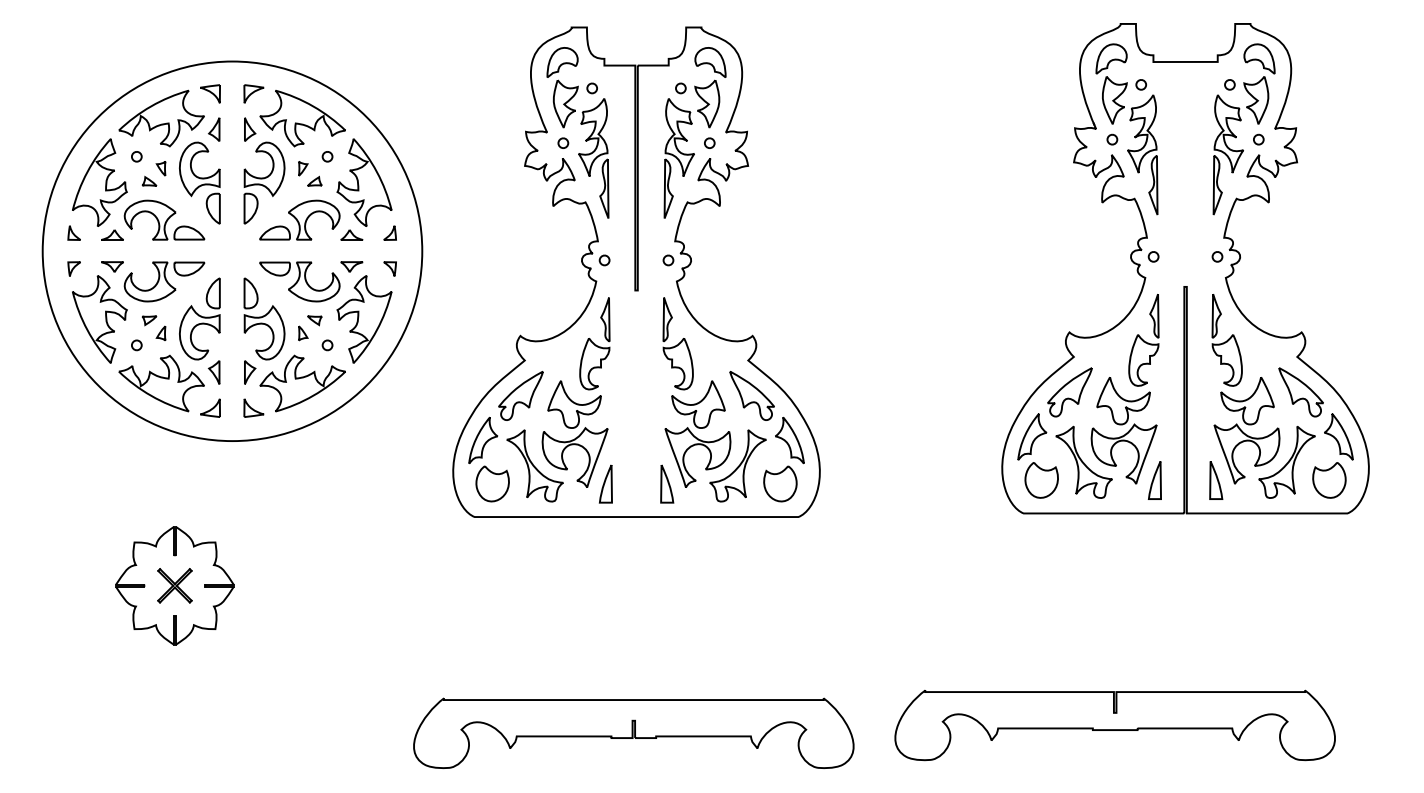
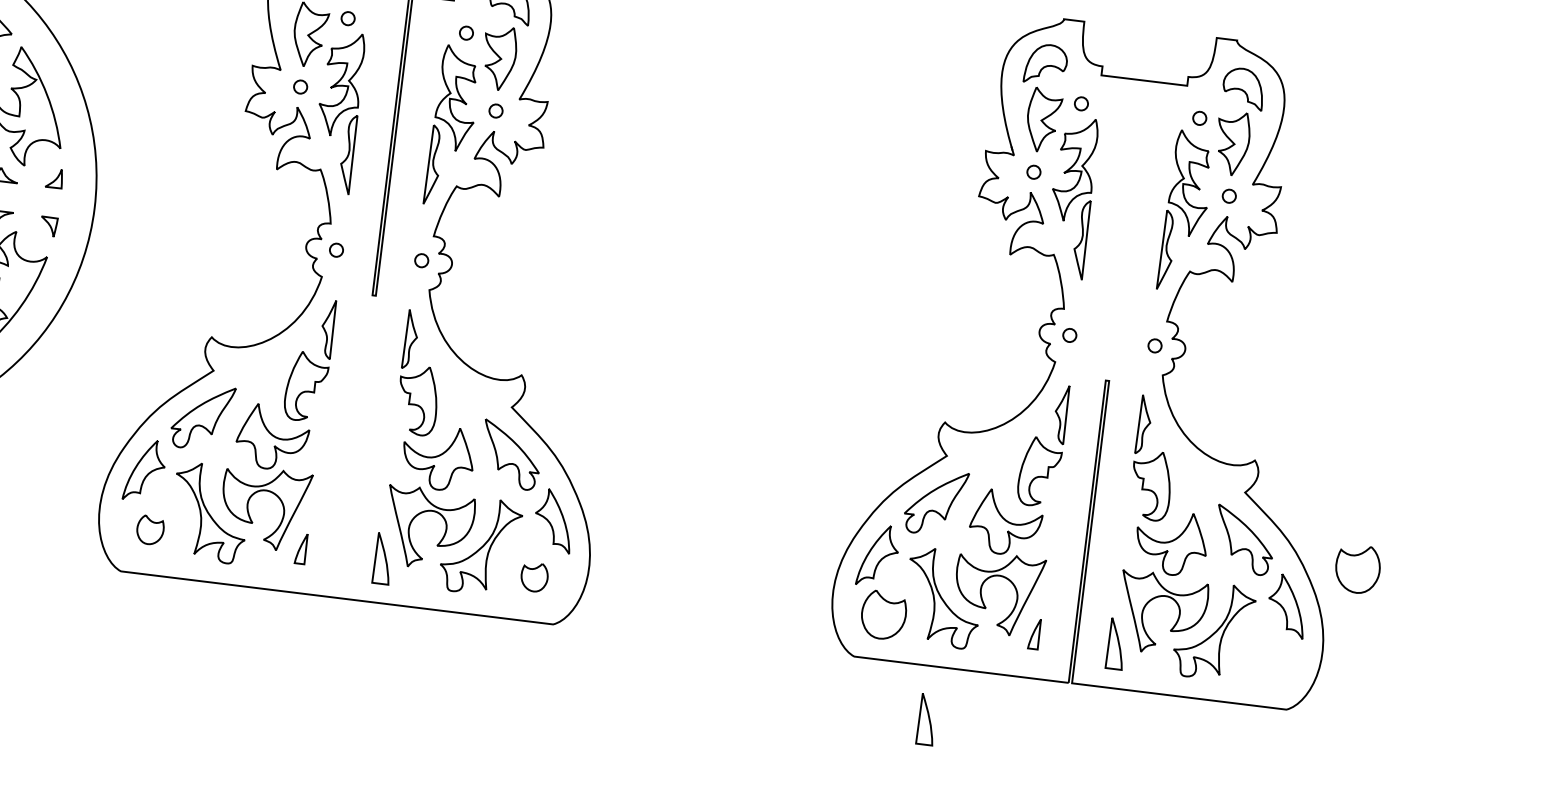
part: (1154, 480) -> (1034, 634), size x0.6
part: (1329, 480) -> (1357, 569), moved
part: (492, 483) -> (150, 529), size x0.6
part: (605, 483) -> (301, 548), size x0.6
part: (780, 483) -> (534, 576), size x0.6
part: (1083, 553) -> (927, 719), added

